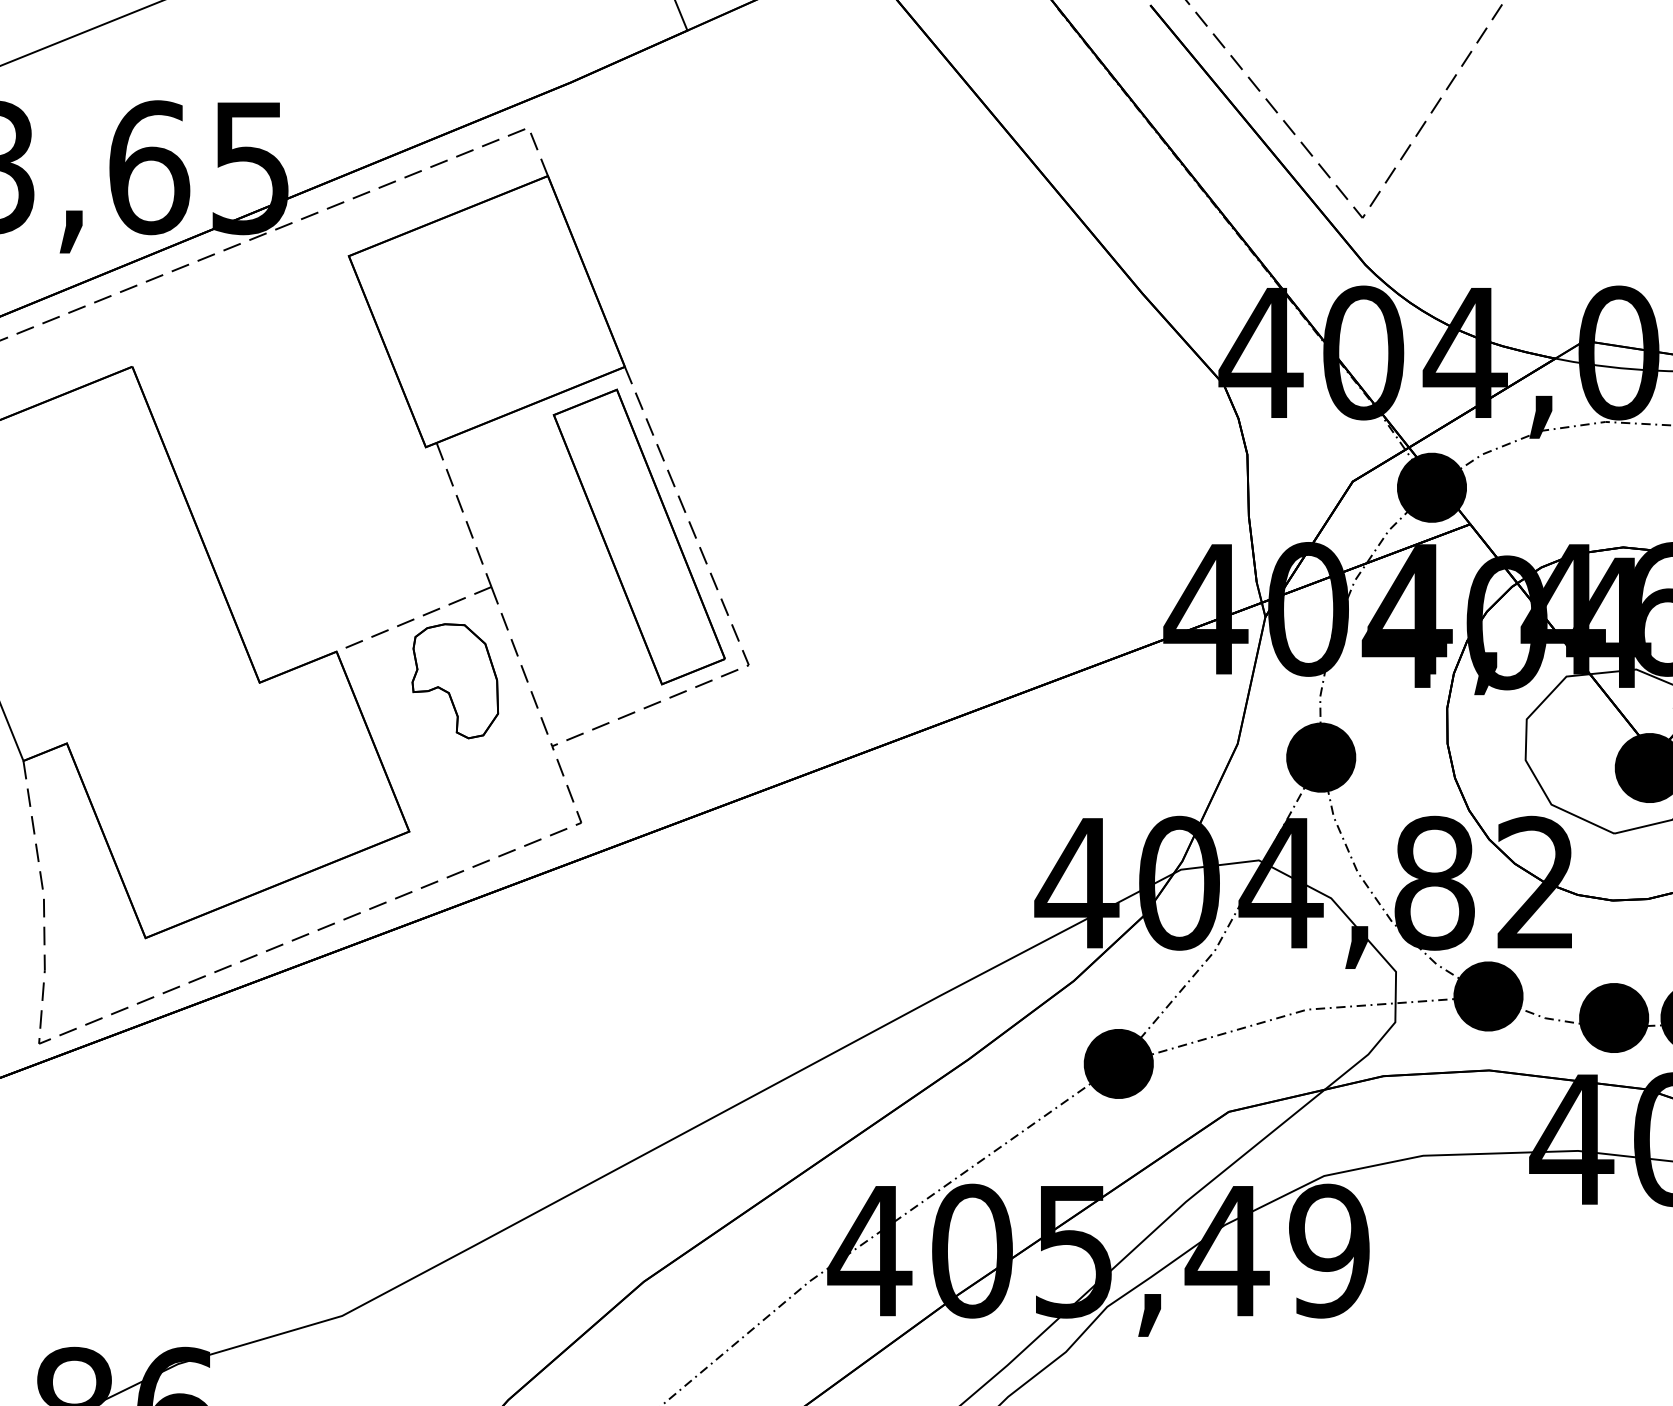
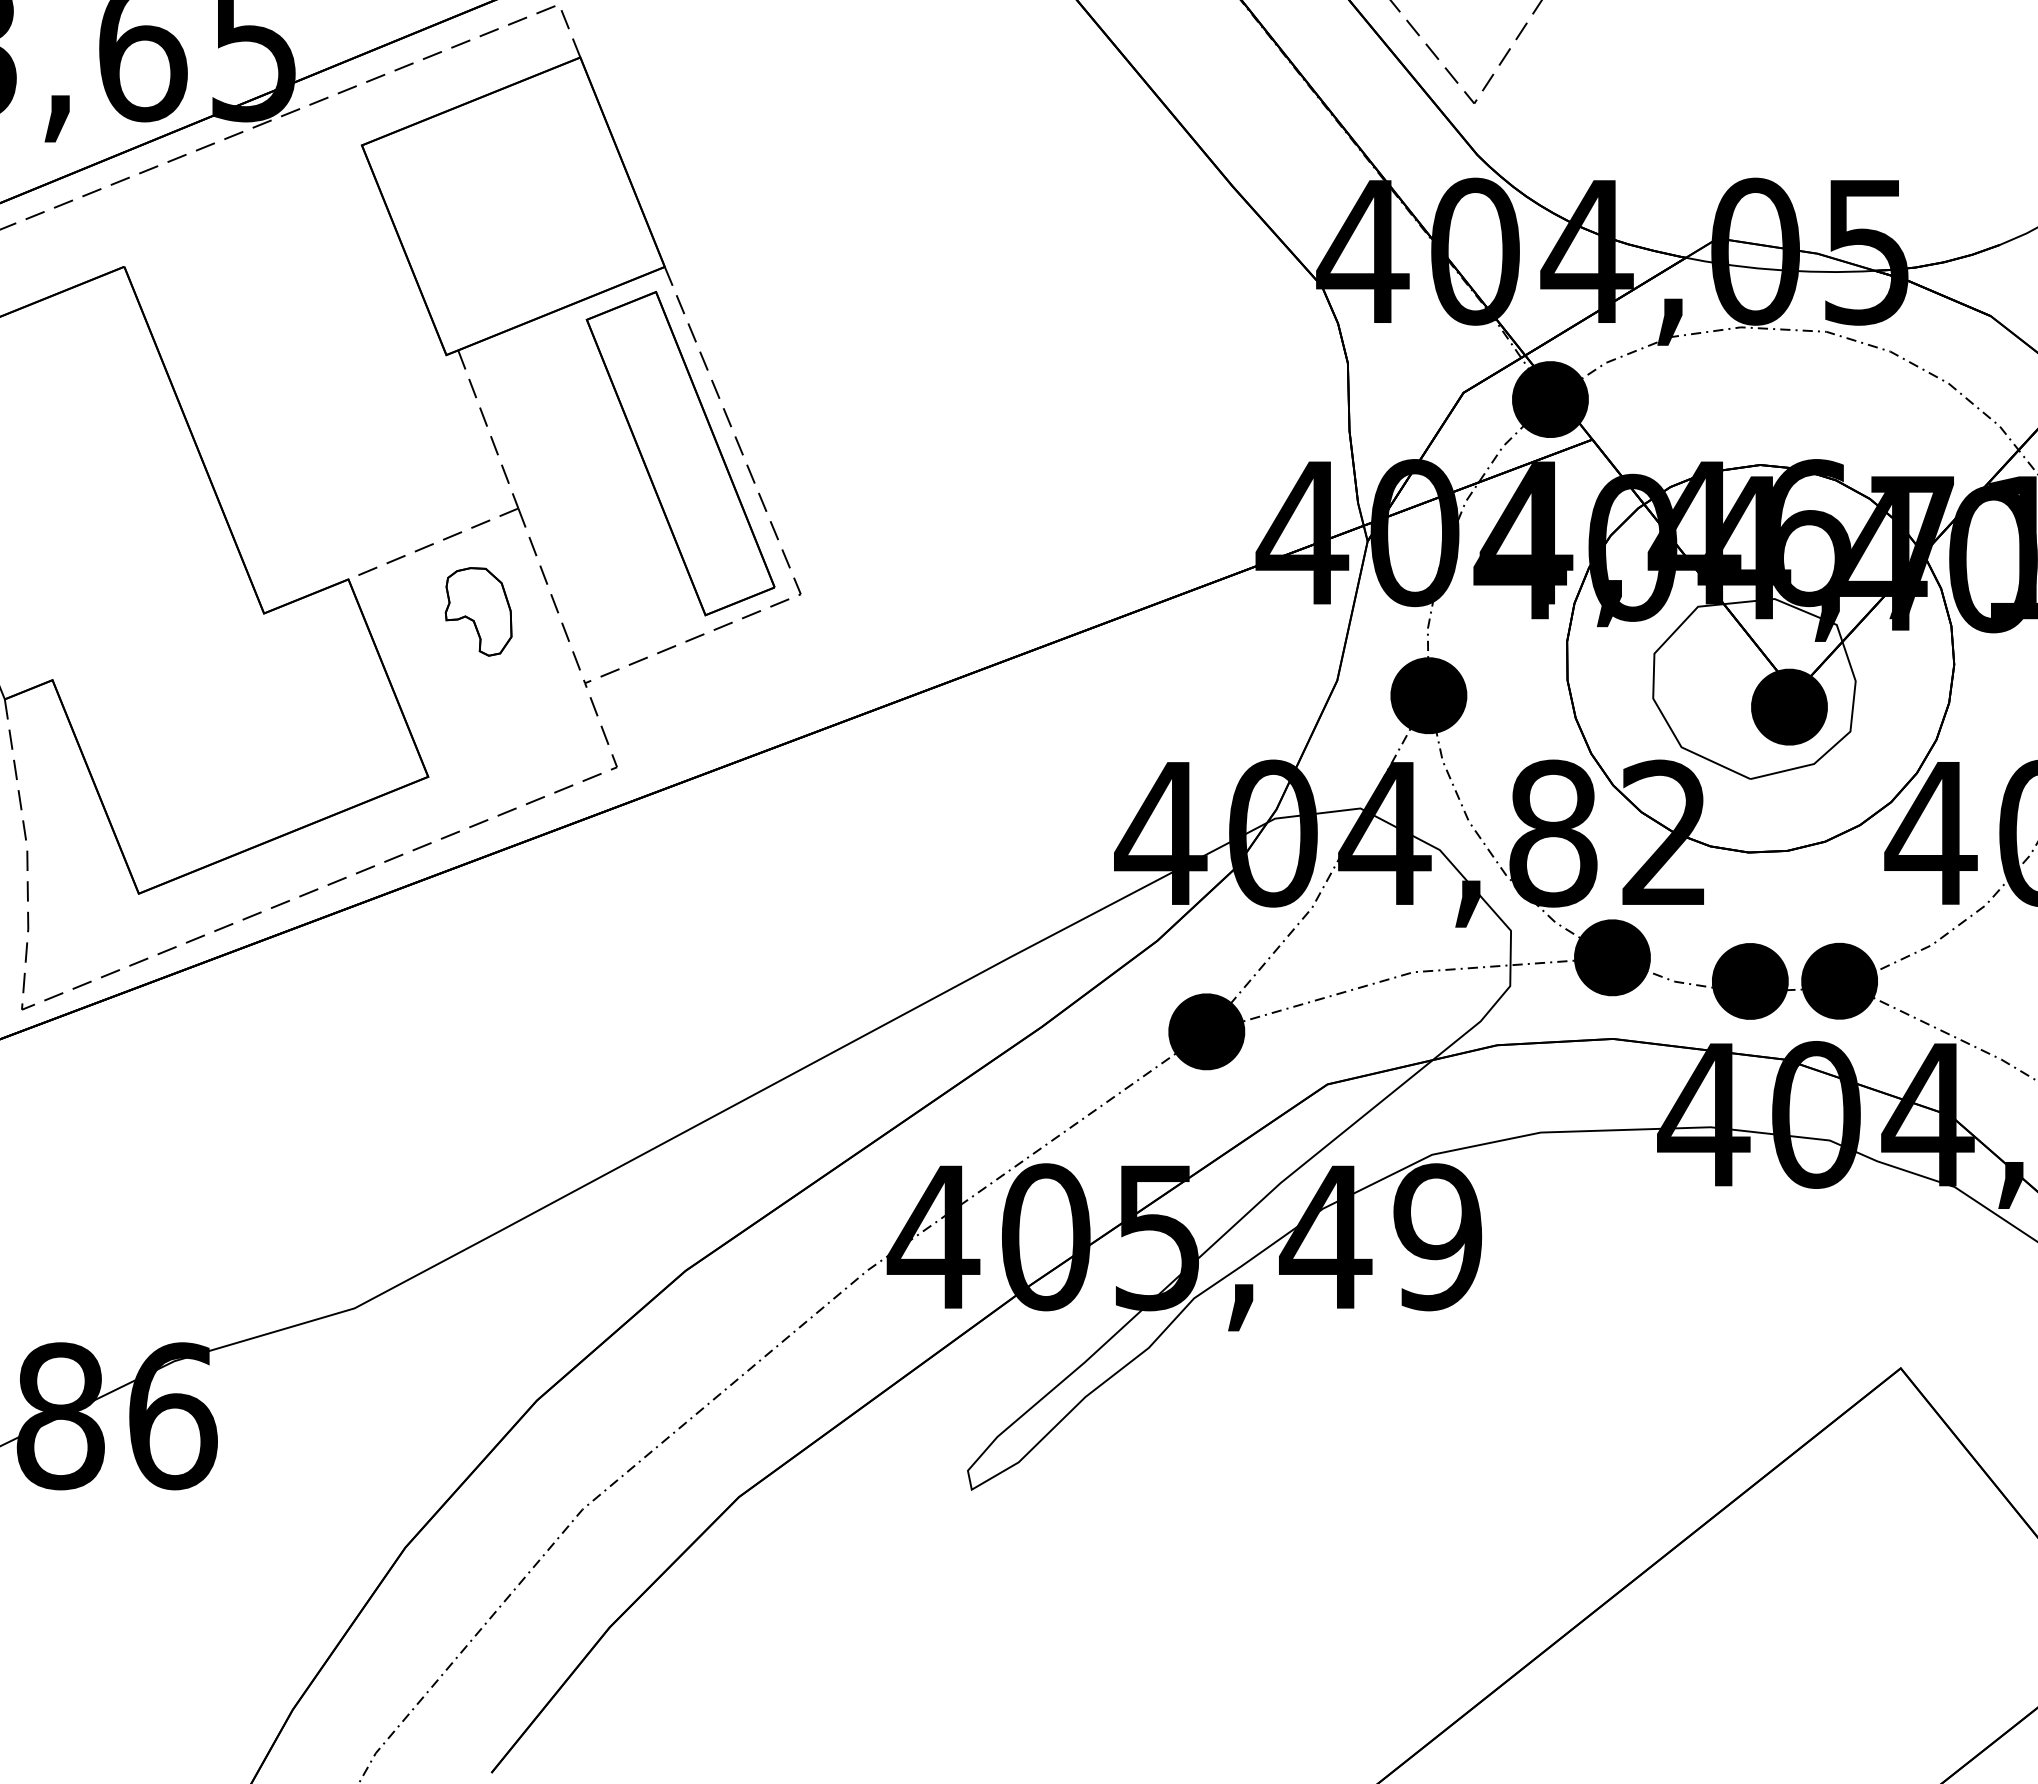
part: (455, 680) -> (478, 611), size x0.7

